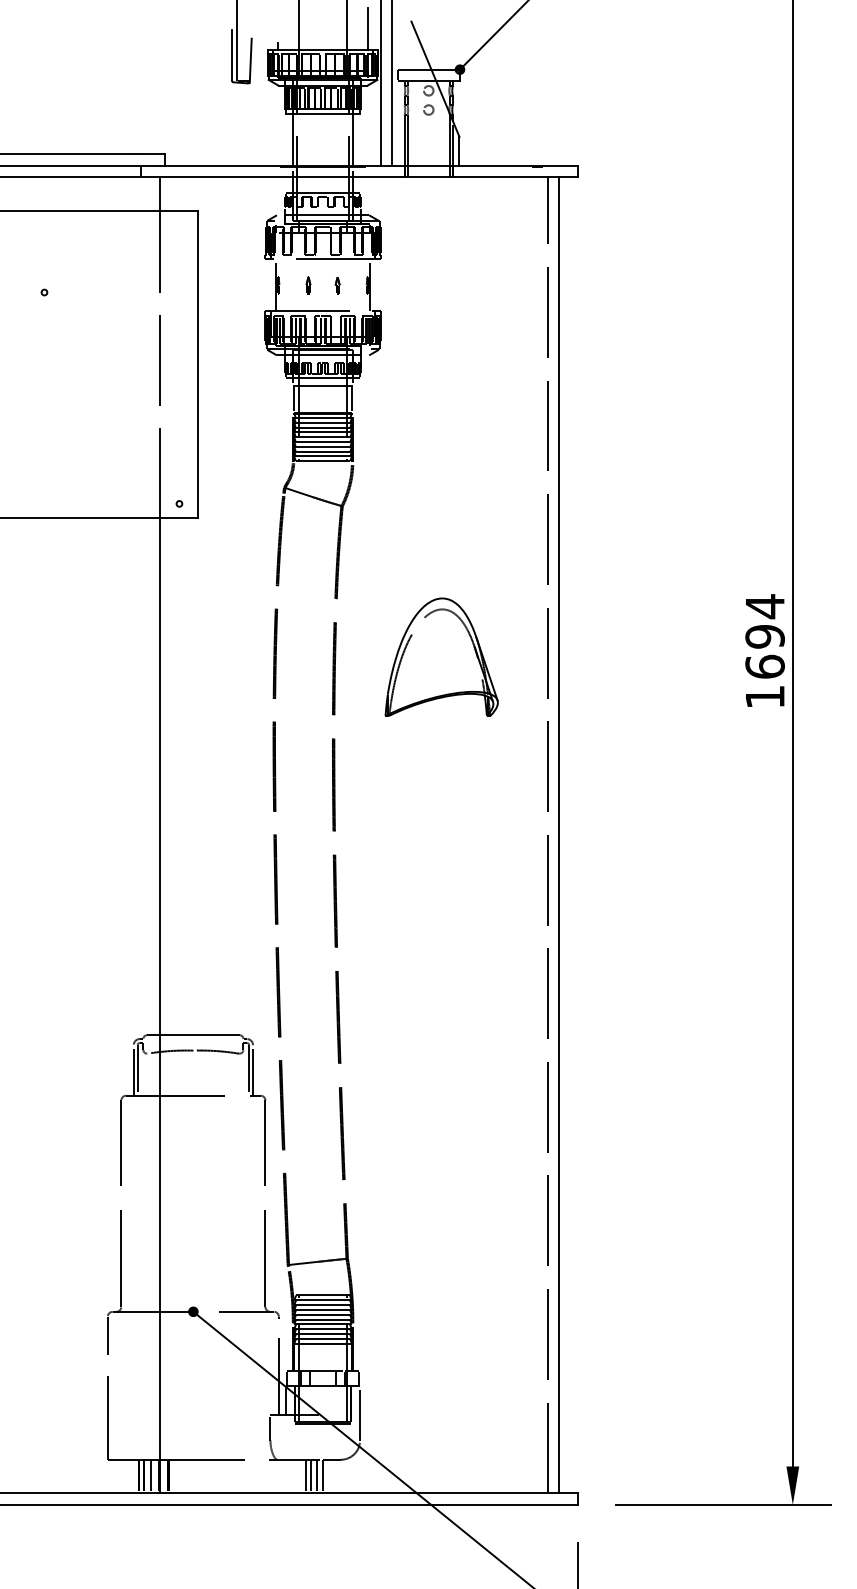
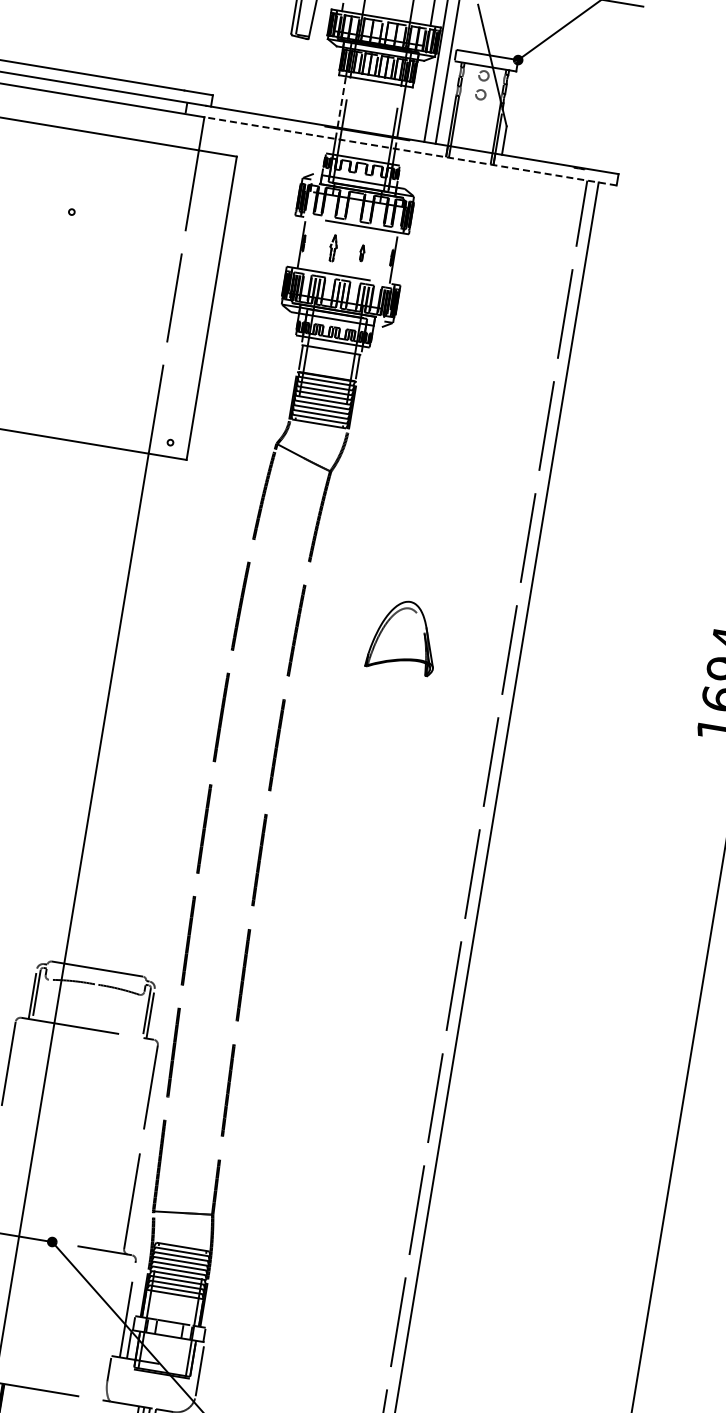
line: (292, 139) -> (341, 101), solid -> dashed
line: (368, 177) -> (410, 151), solid -> dashed
part: (308, 285) -> (333, 248), size x1.6
part: (441, 656) -> (404, 636), size x0.6

